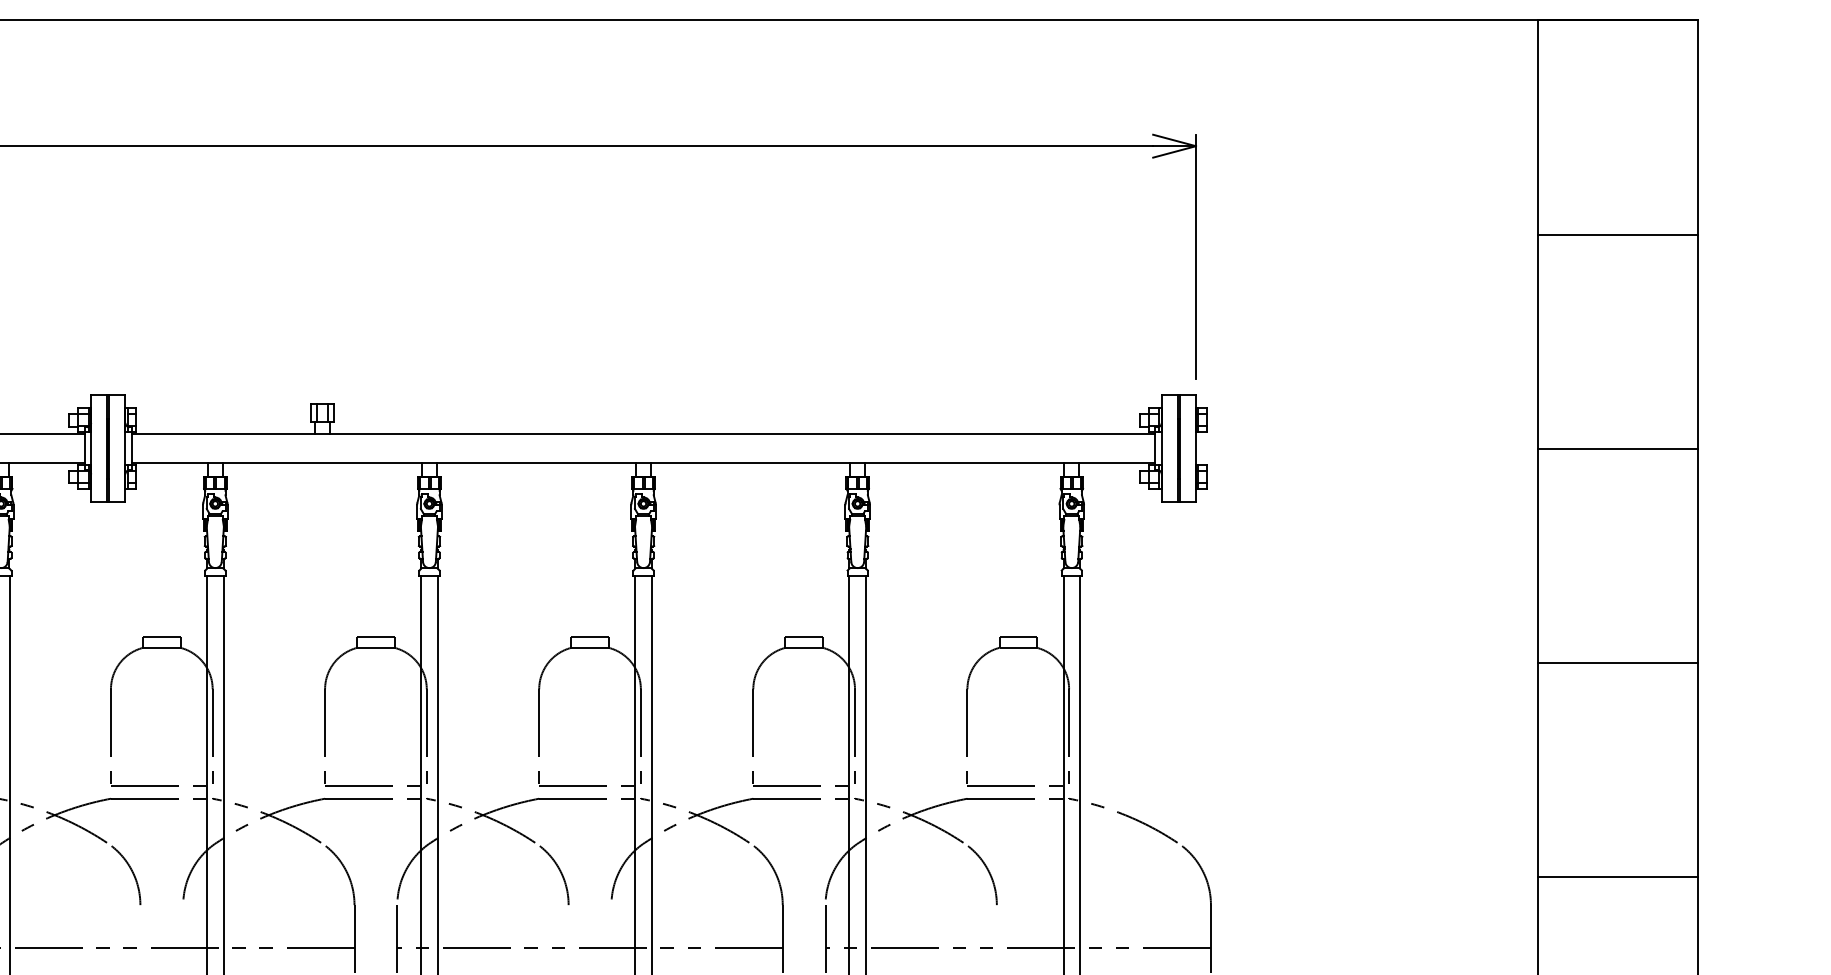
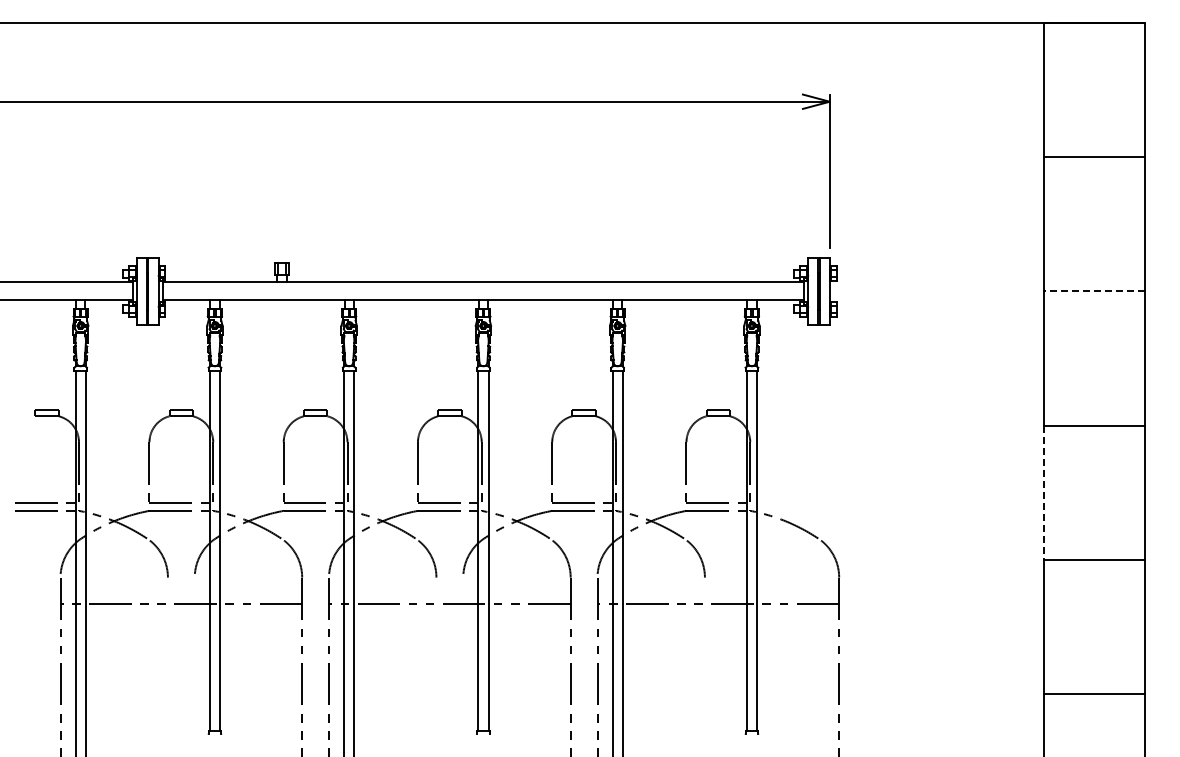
line: (1616, 448) -> (1093, 291), solid -> dashed
line: (1536, 771) -> (1043, 493), solid -> dashed

